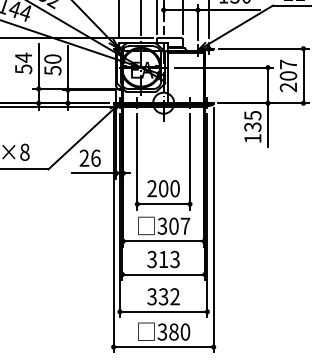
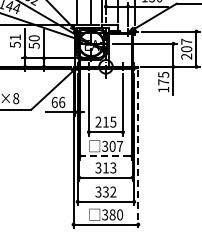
text: (23, 57) -> (15, 37), 54 -> 51
text: (252, 127) -> (163, 82), 135 -> 175
text: (84, 156) -> (54, 101), 26 -> 66
text: (169, 187) -> (109, 121), 200 -> 215
line: (213, 230) -> (138, 149), solid -> dashed
line: (162, 241) -> (105, 156), solid -> dashed

